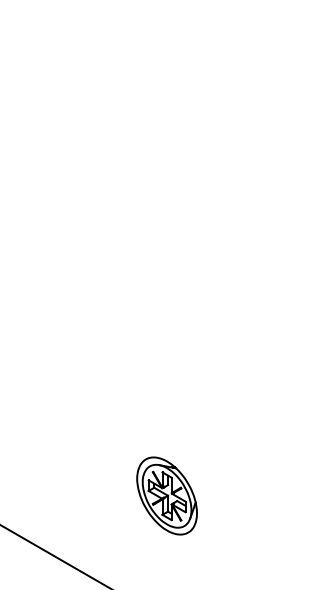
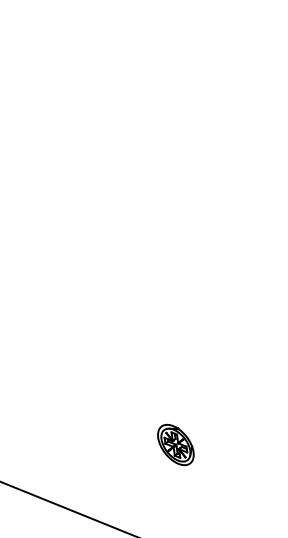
part: (166, 495) -> (175, 444), size x0.6

